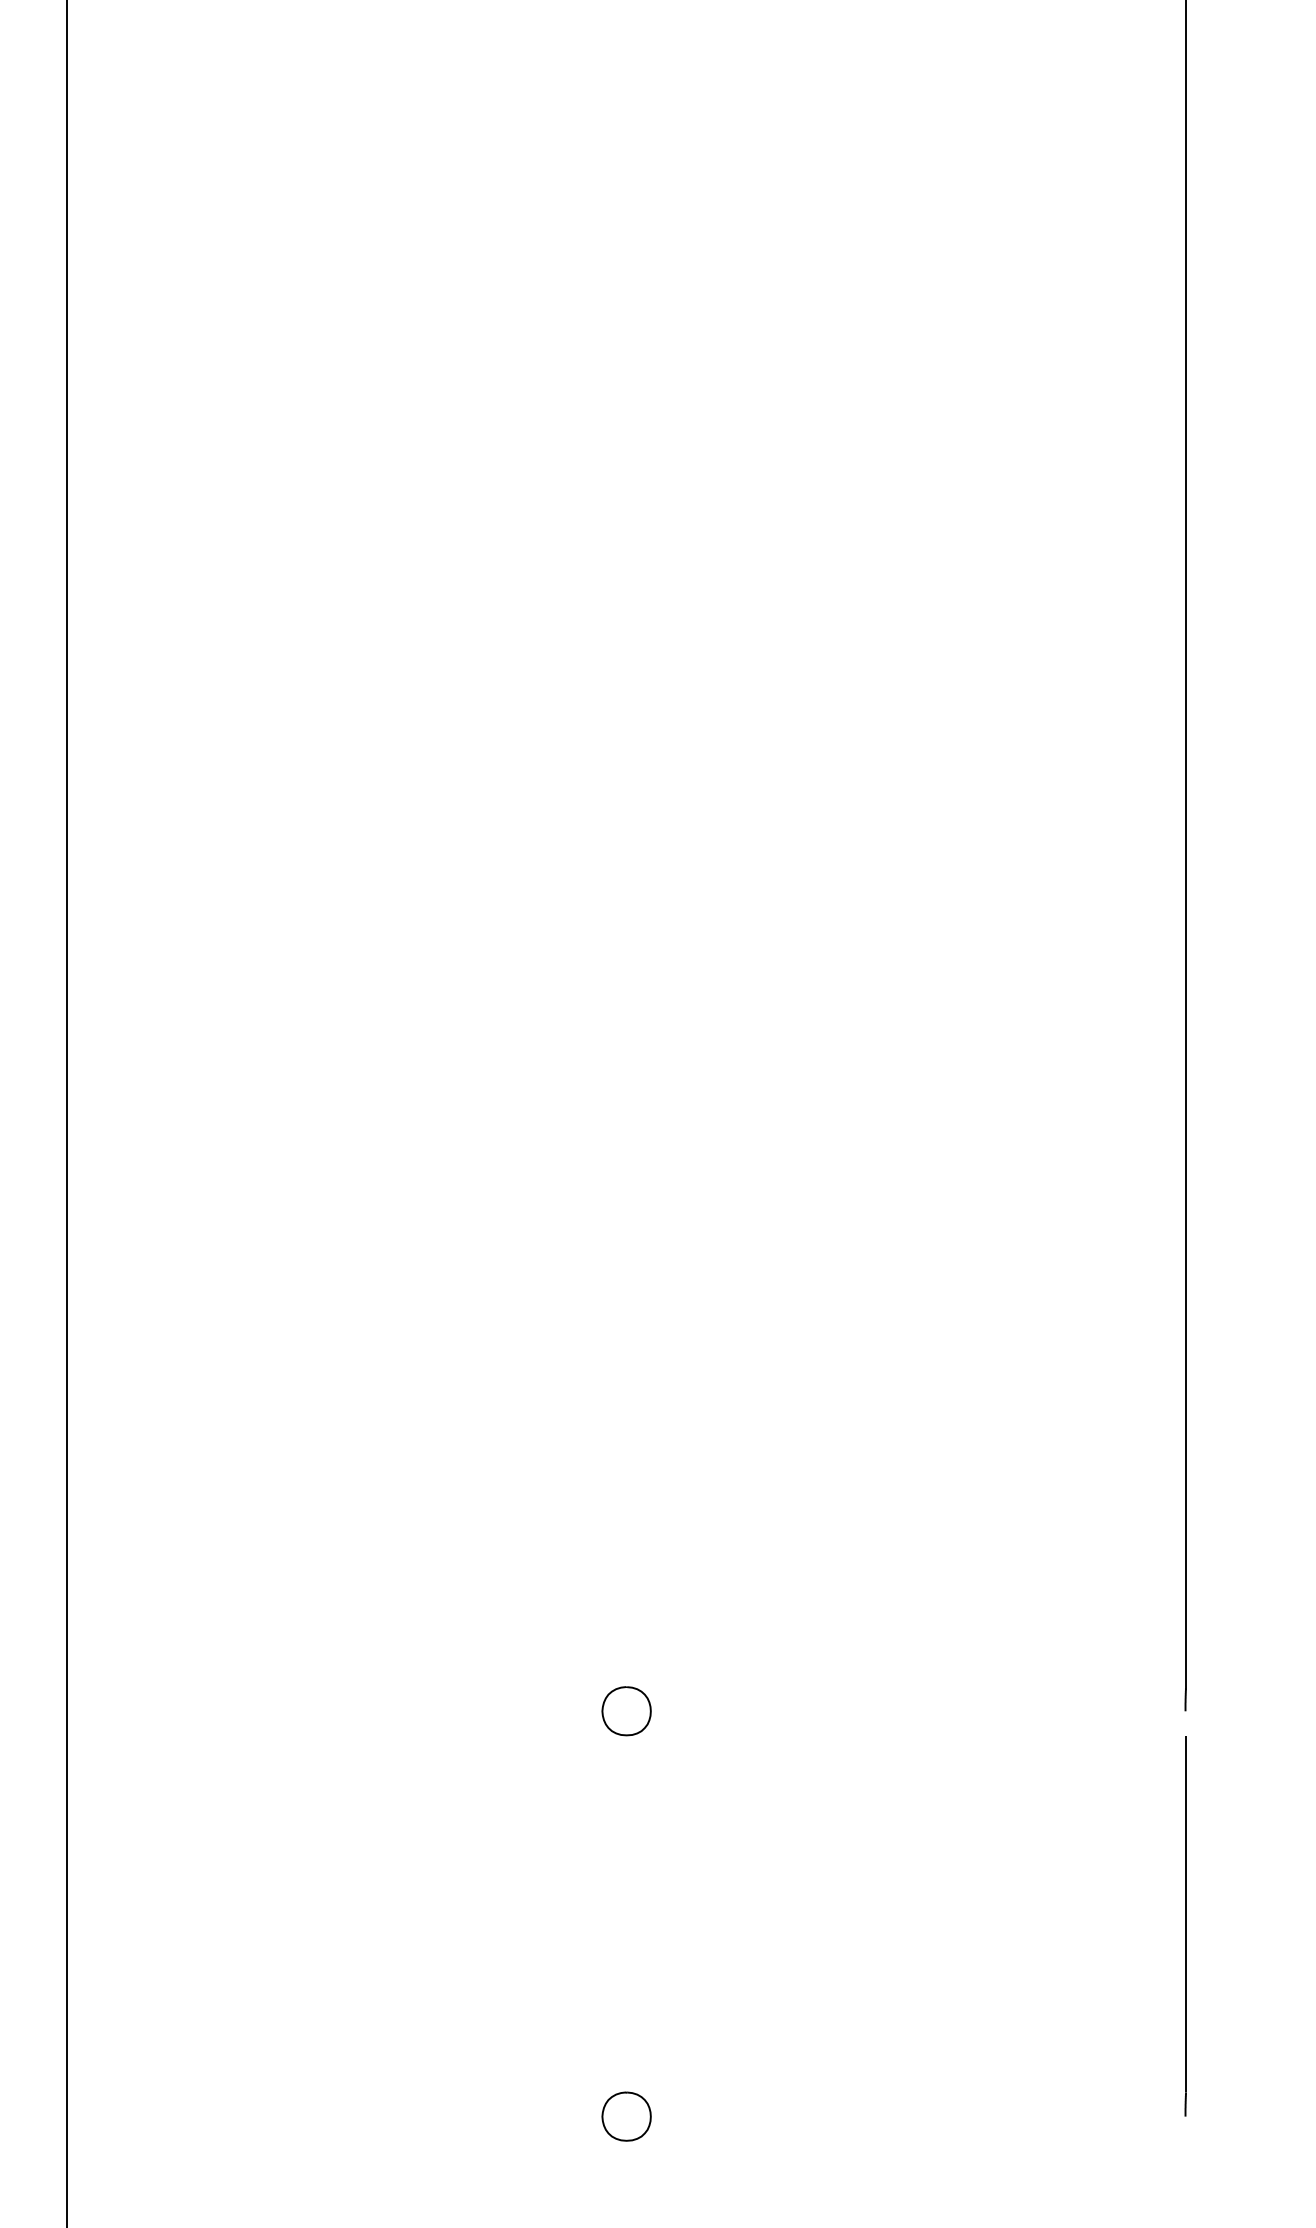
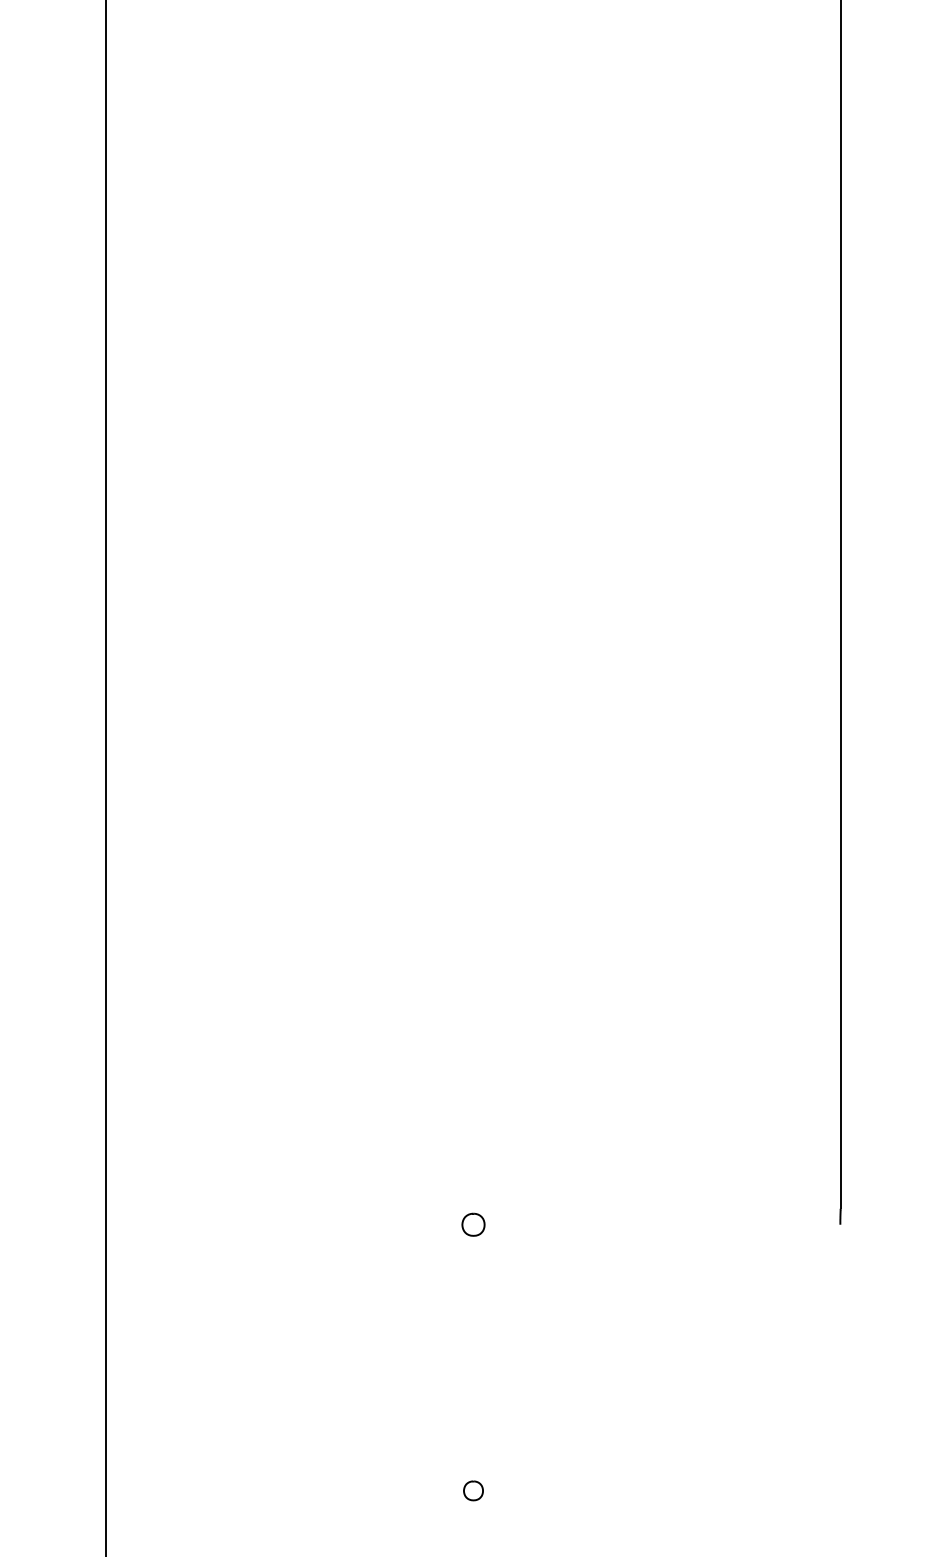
part: (626, 1710) -> (473, 1224), size x0.7
line: (1185, 1925) -> (840, 1365), removed
part: (626, 2116) -> (473, 1490), size x0.6

